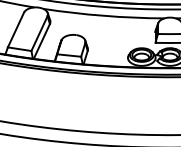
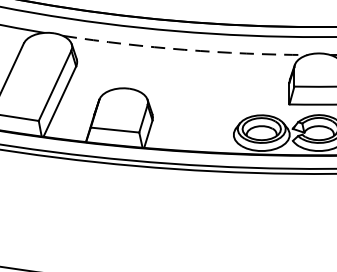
arc: (103, 15) -> (184, 49), solid -> dashed

